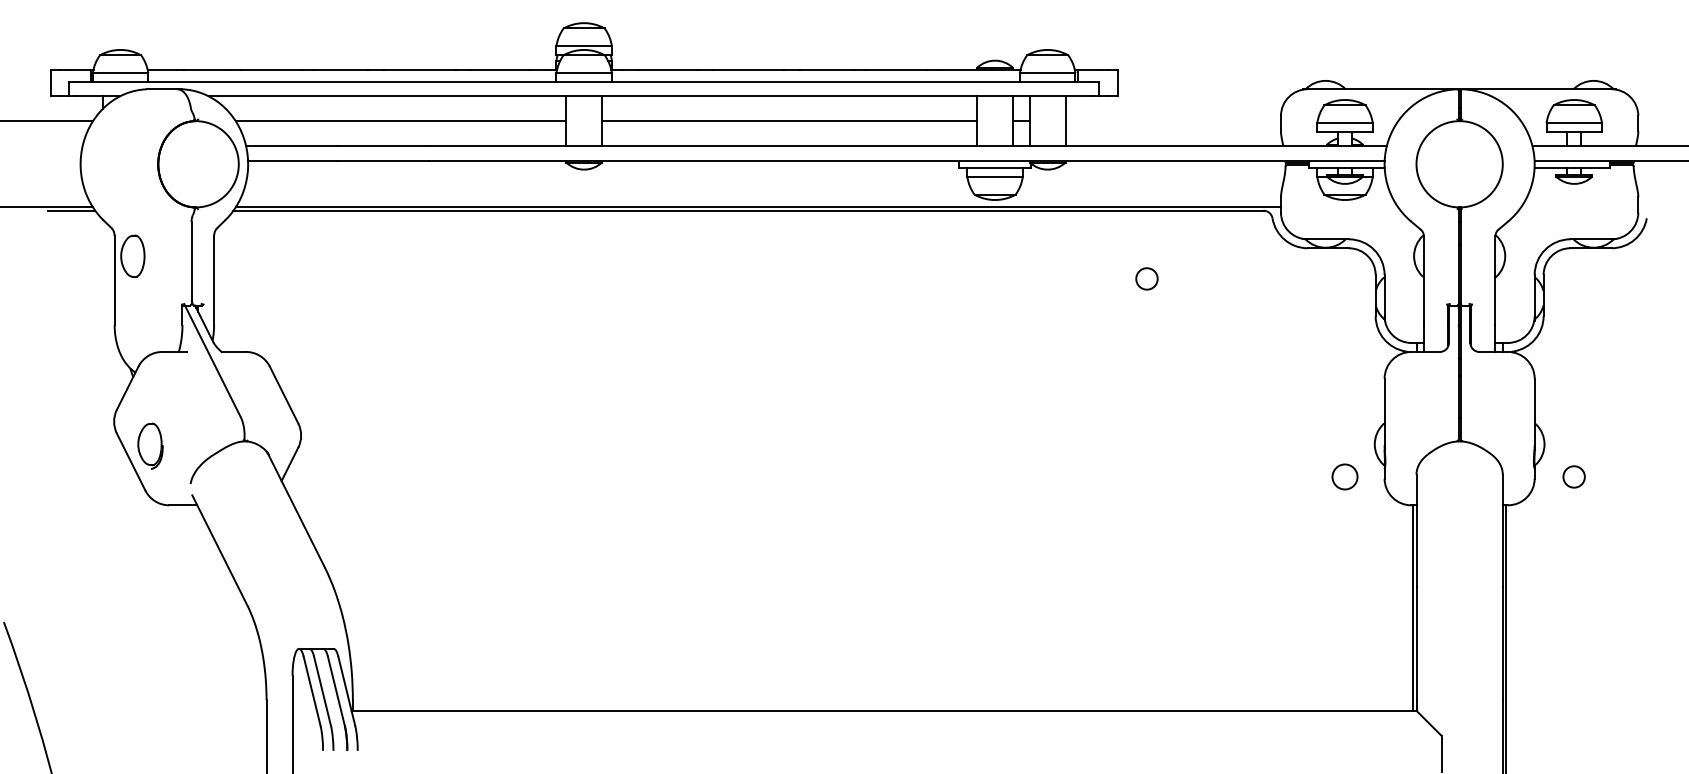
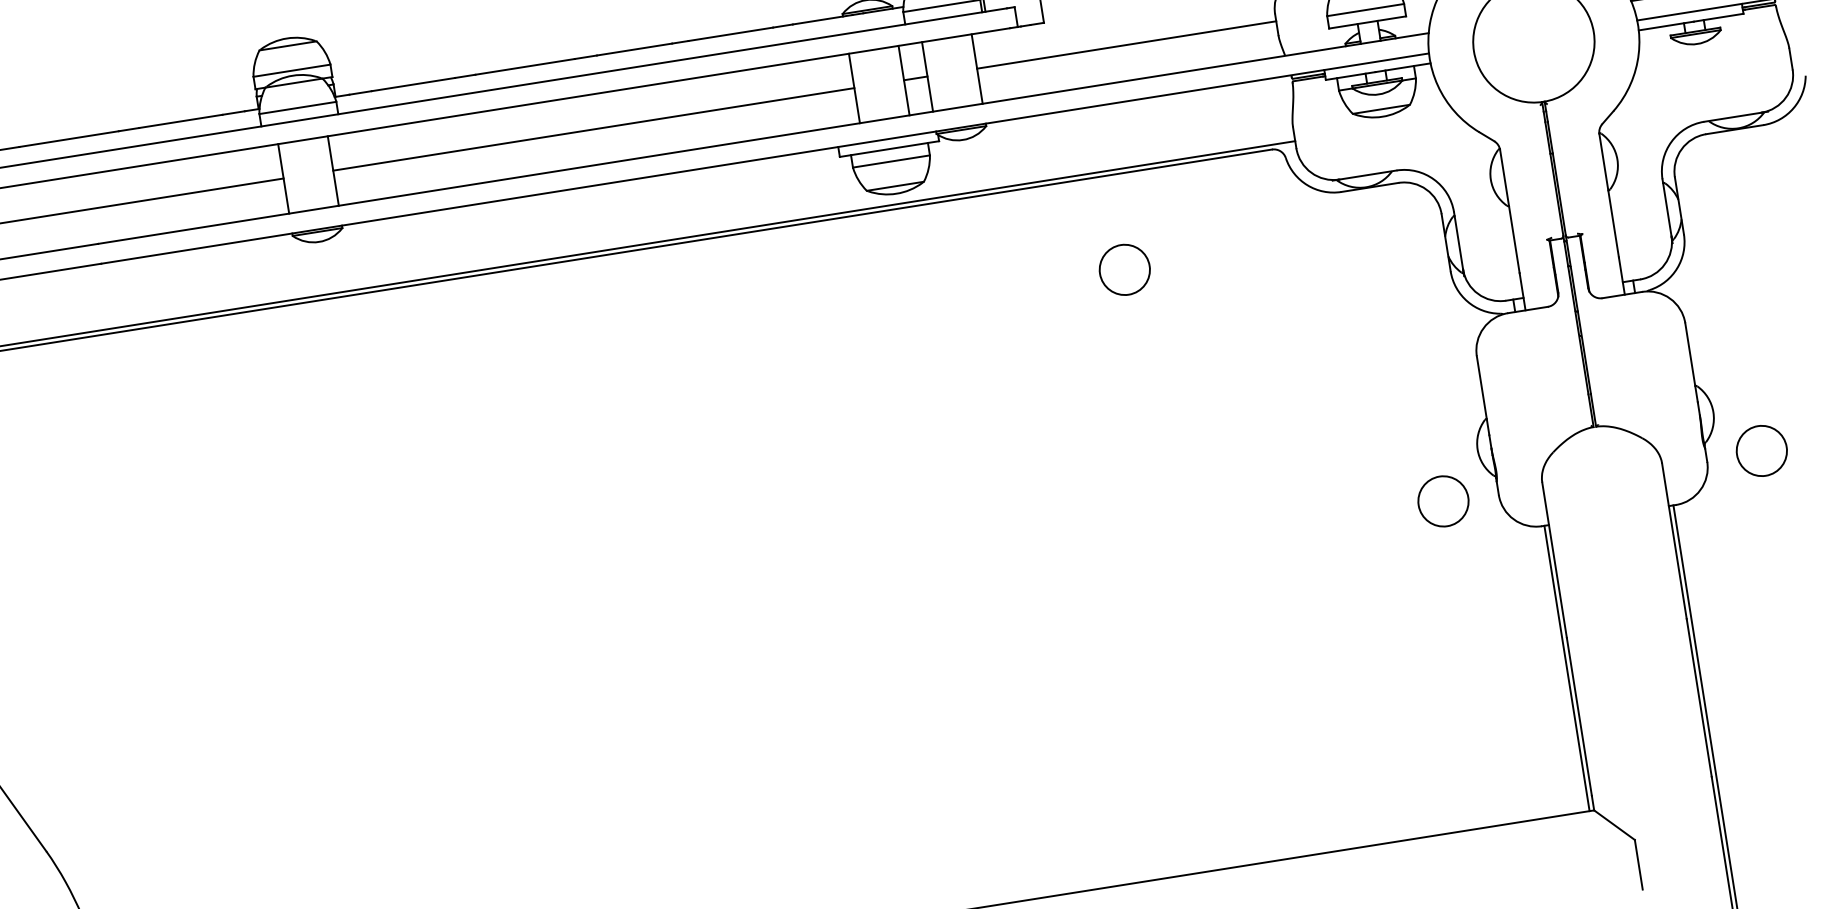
line: (1172, 121) -> (1125, 45), added
circle: (1146, 278) -> (1124, 269), size x1.67
circle: (1344, 476) -> (1442, 500), size x1.43
circle: (1573, 476) -> (1760, 450), size x1.67

